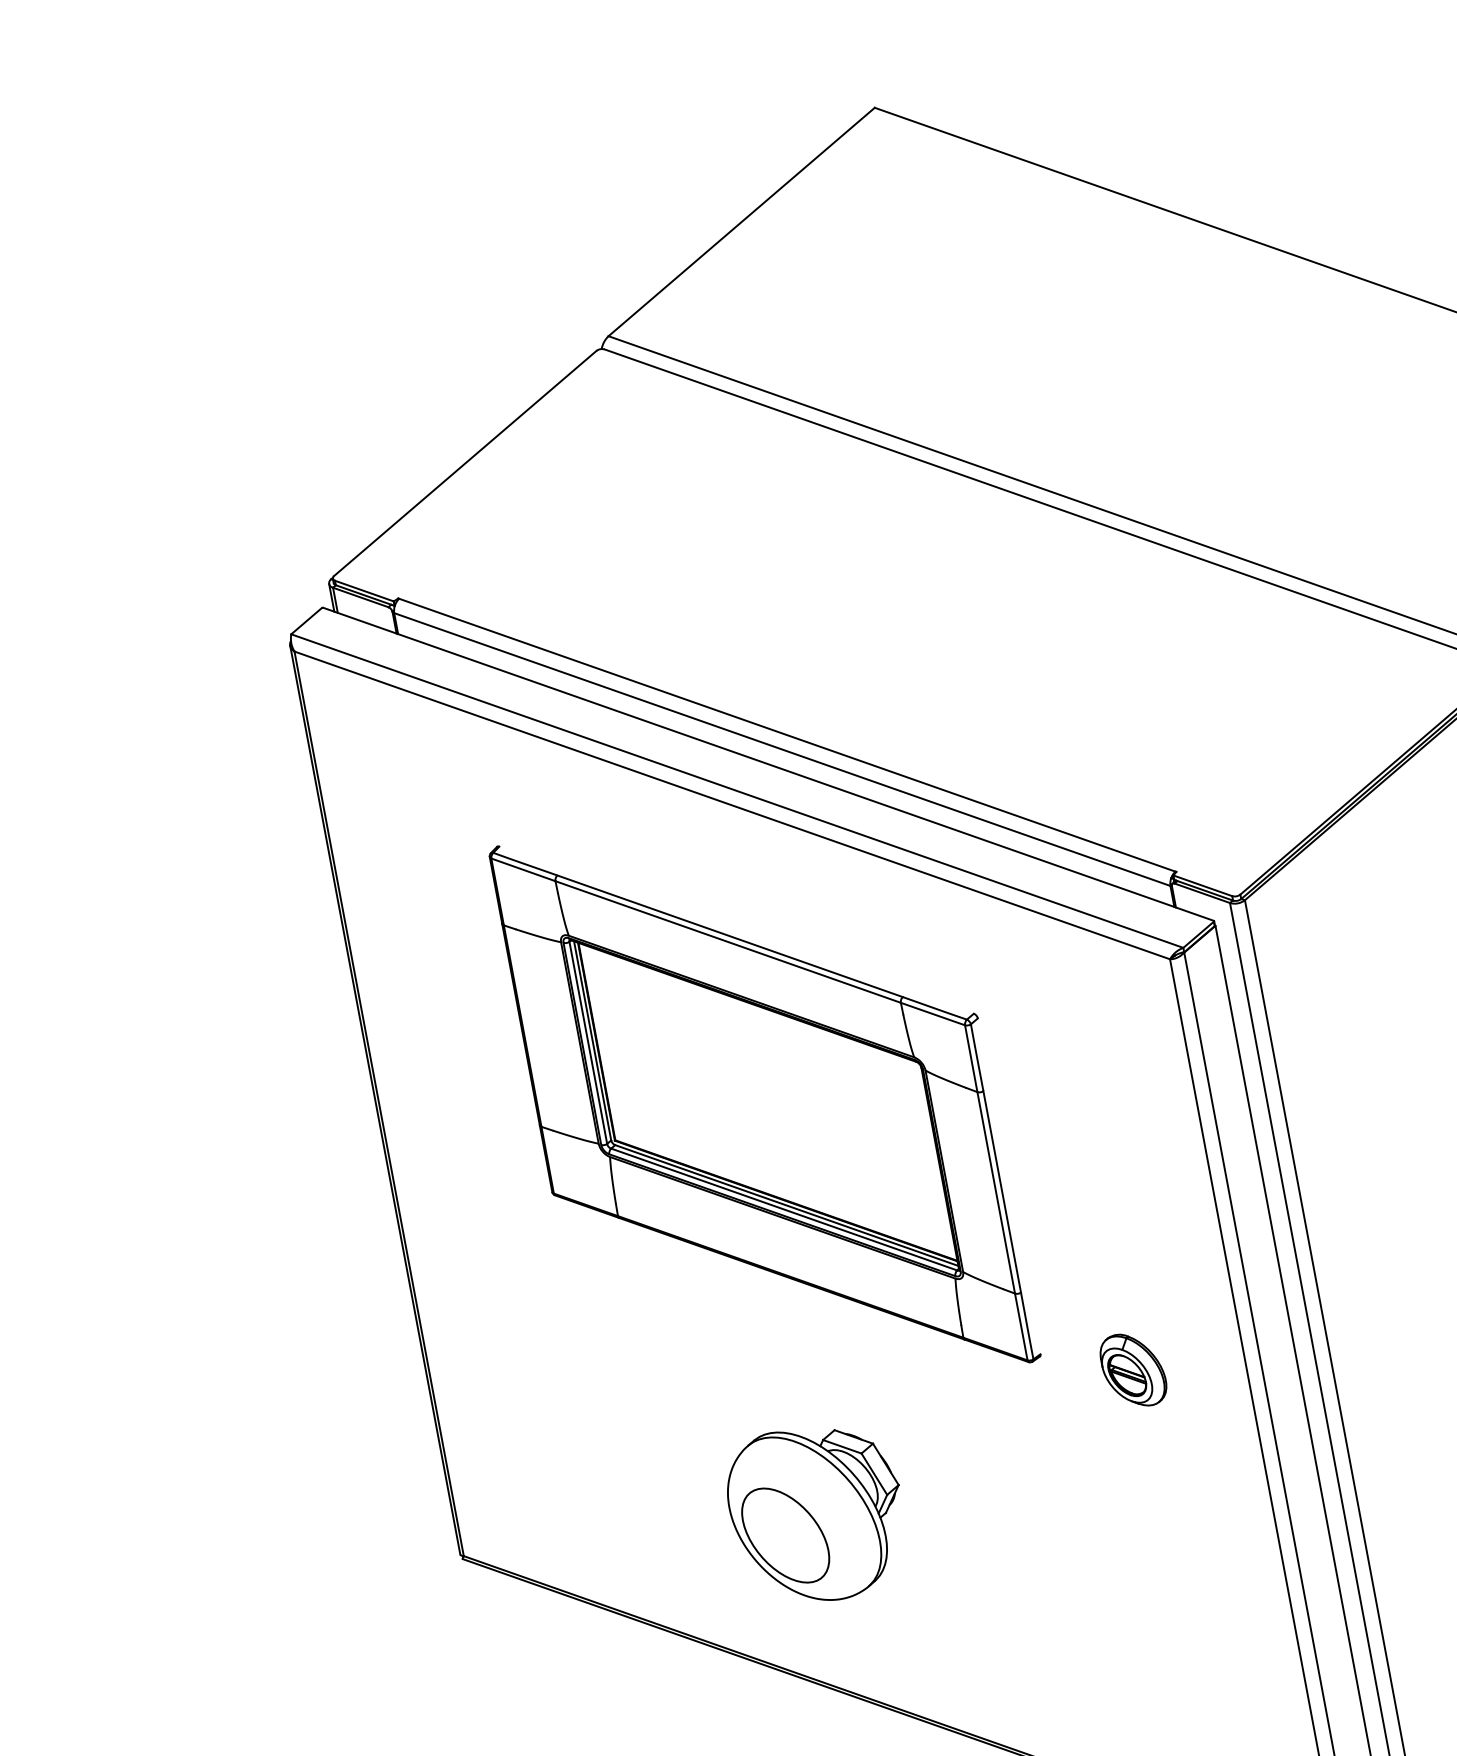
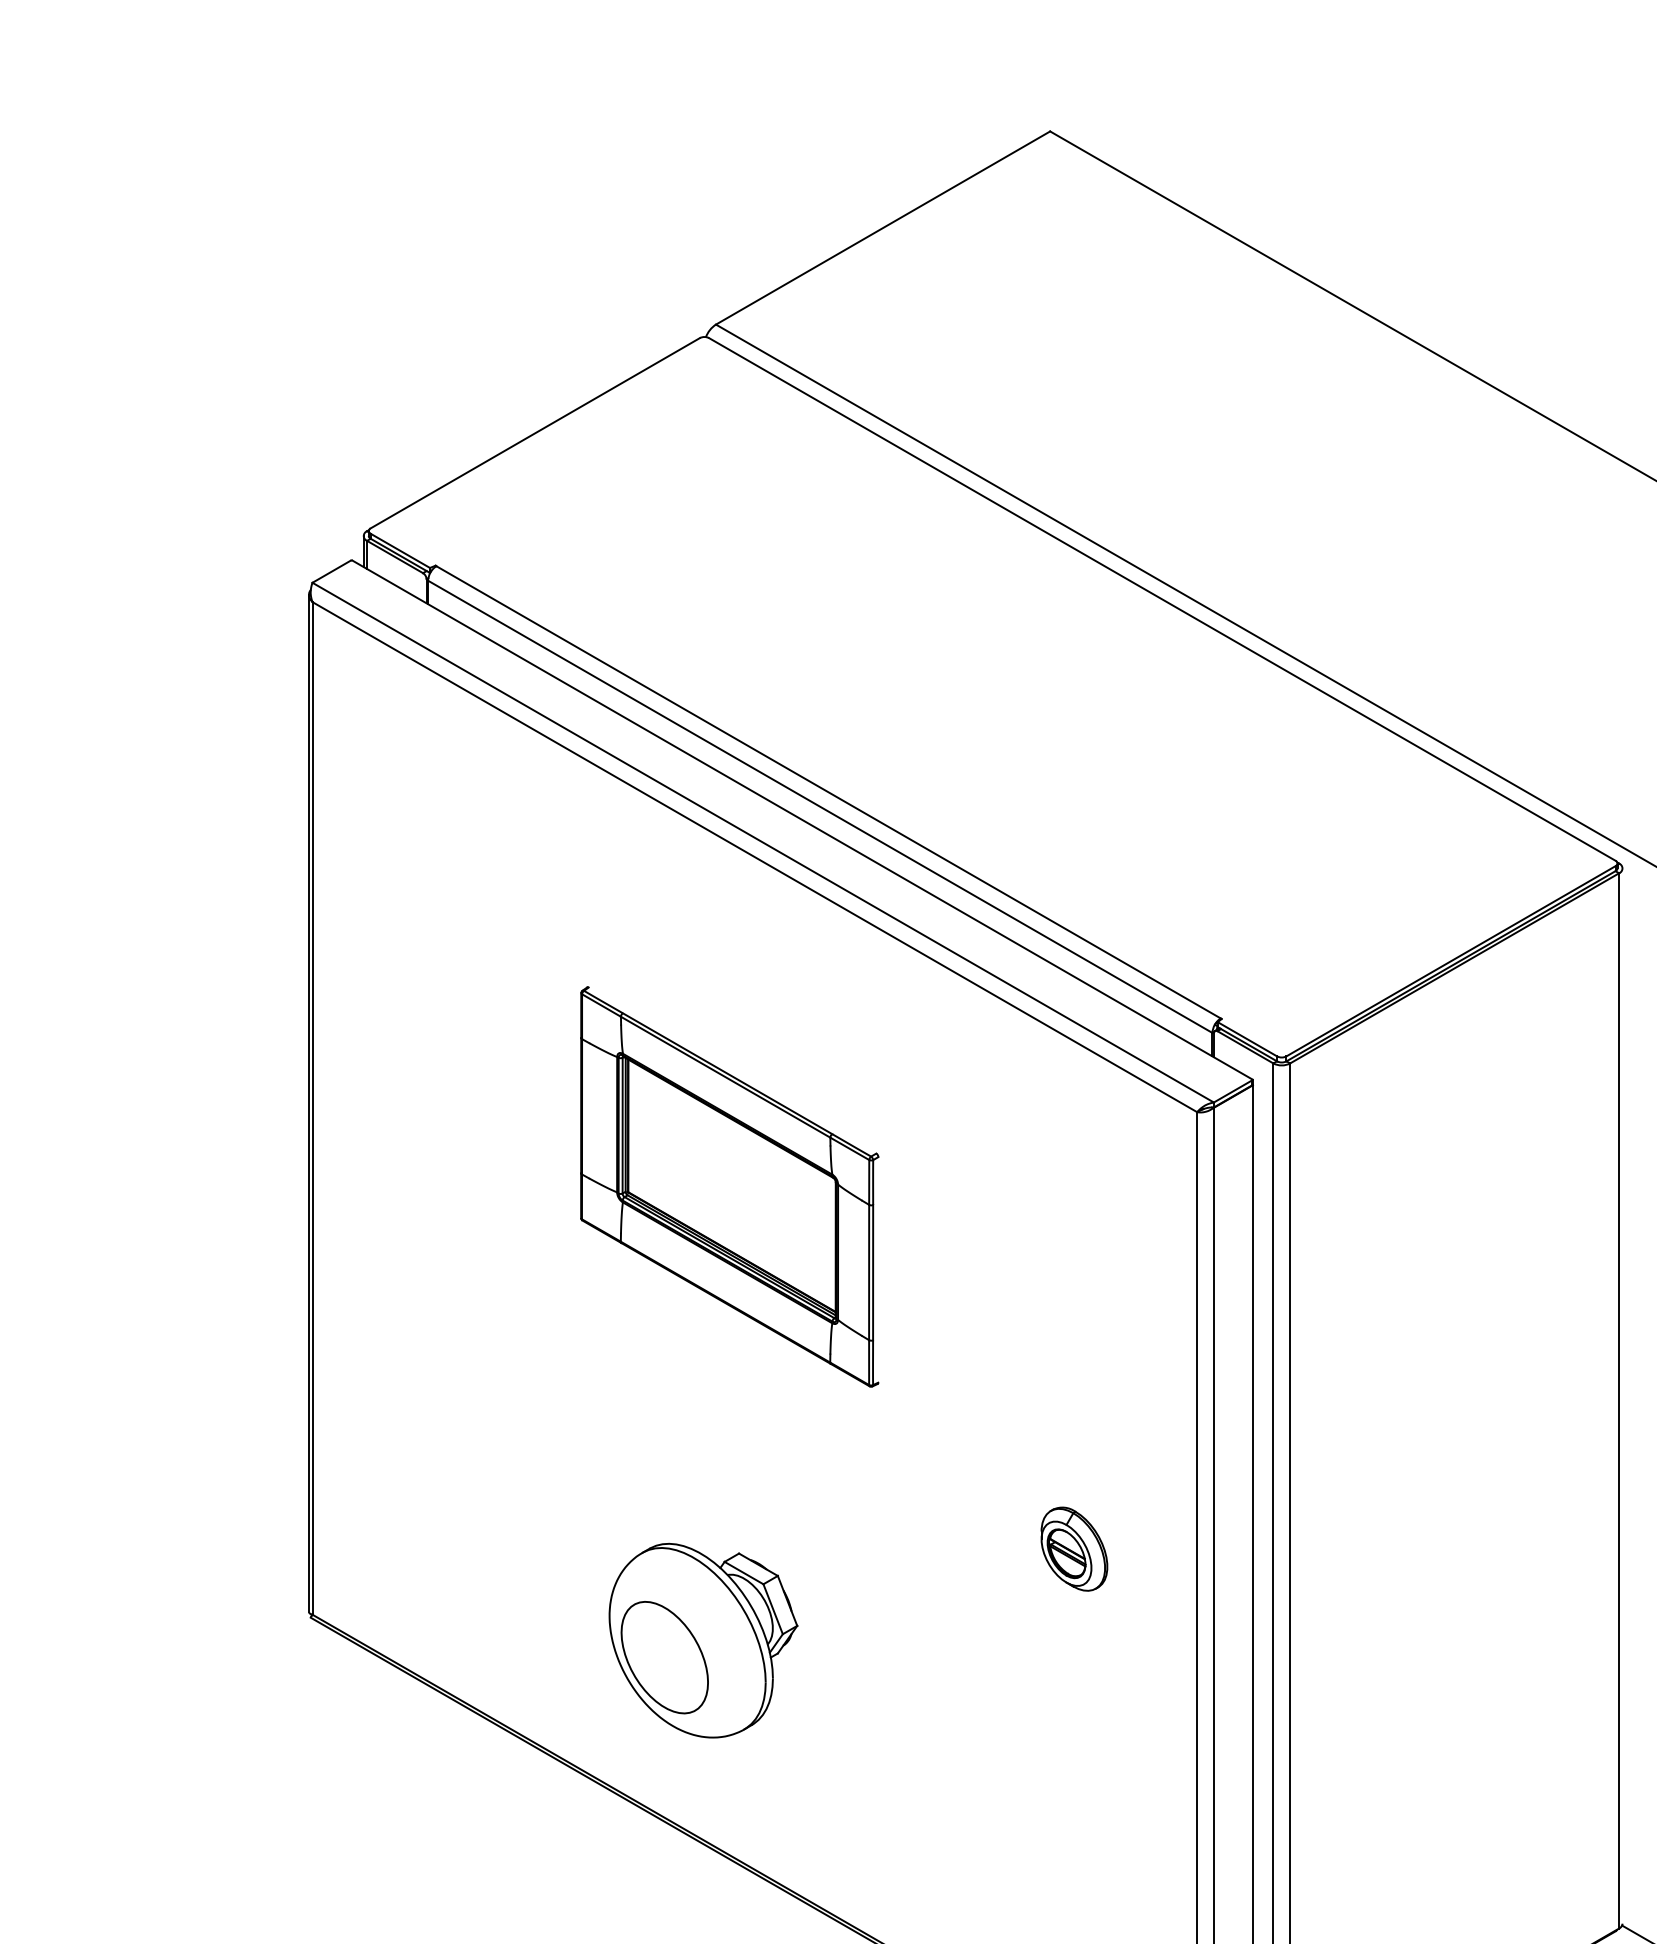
part: (764, 1103) -> (729, 1186), size x0.6

